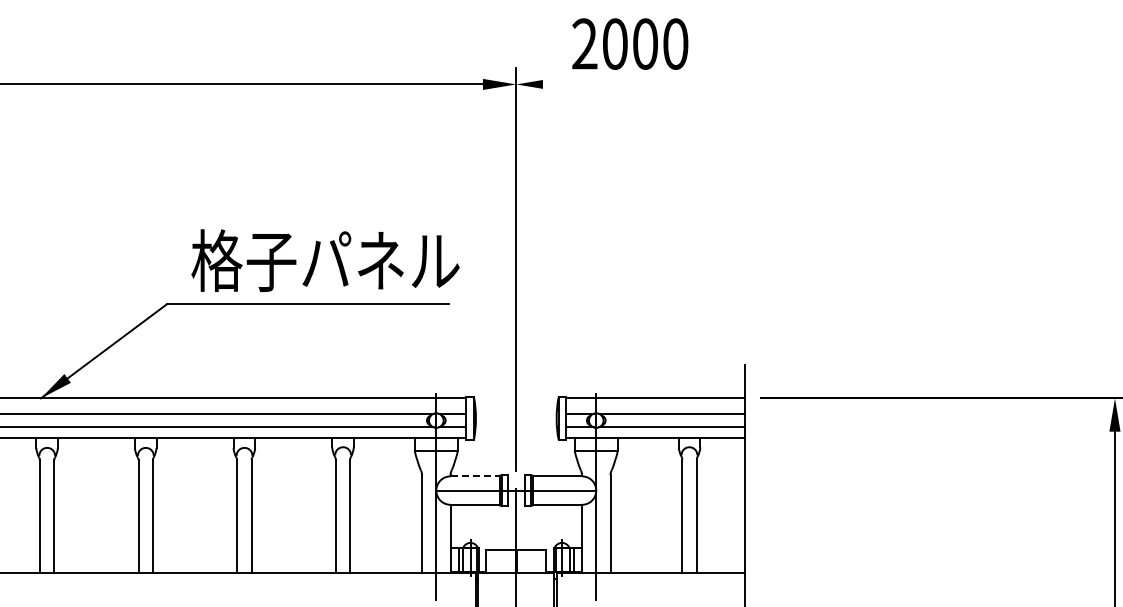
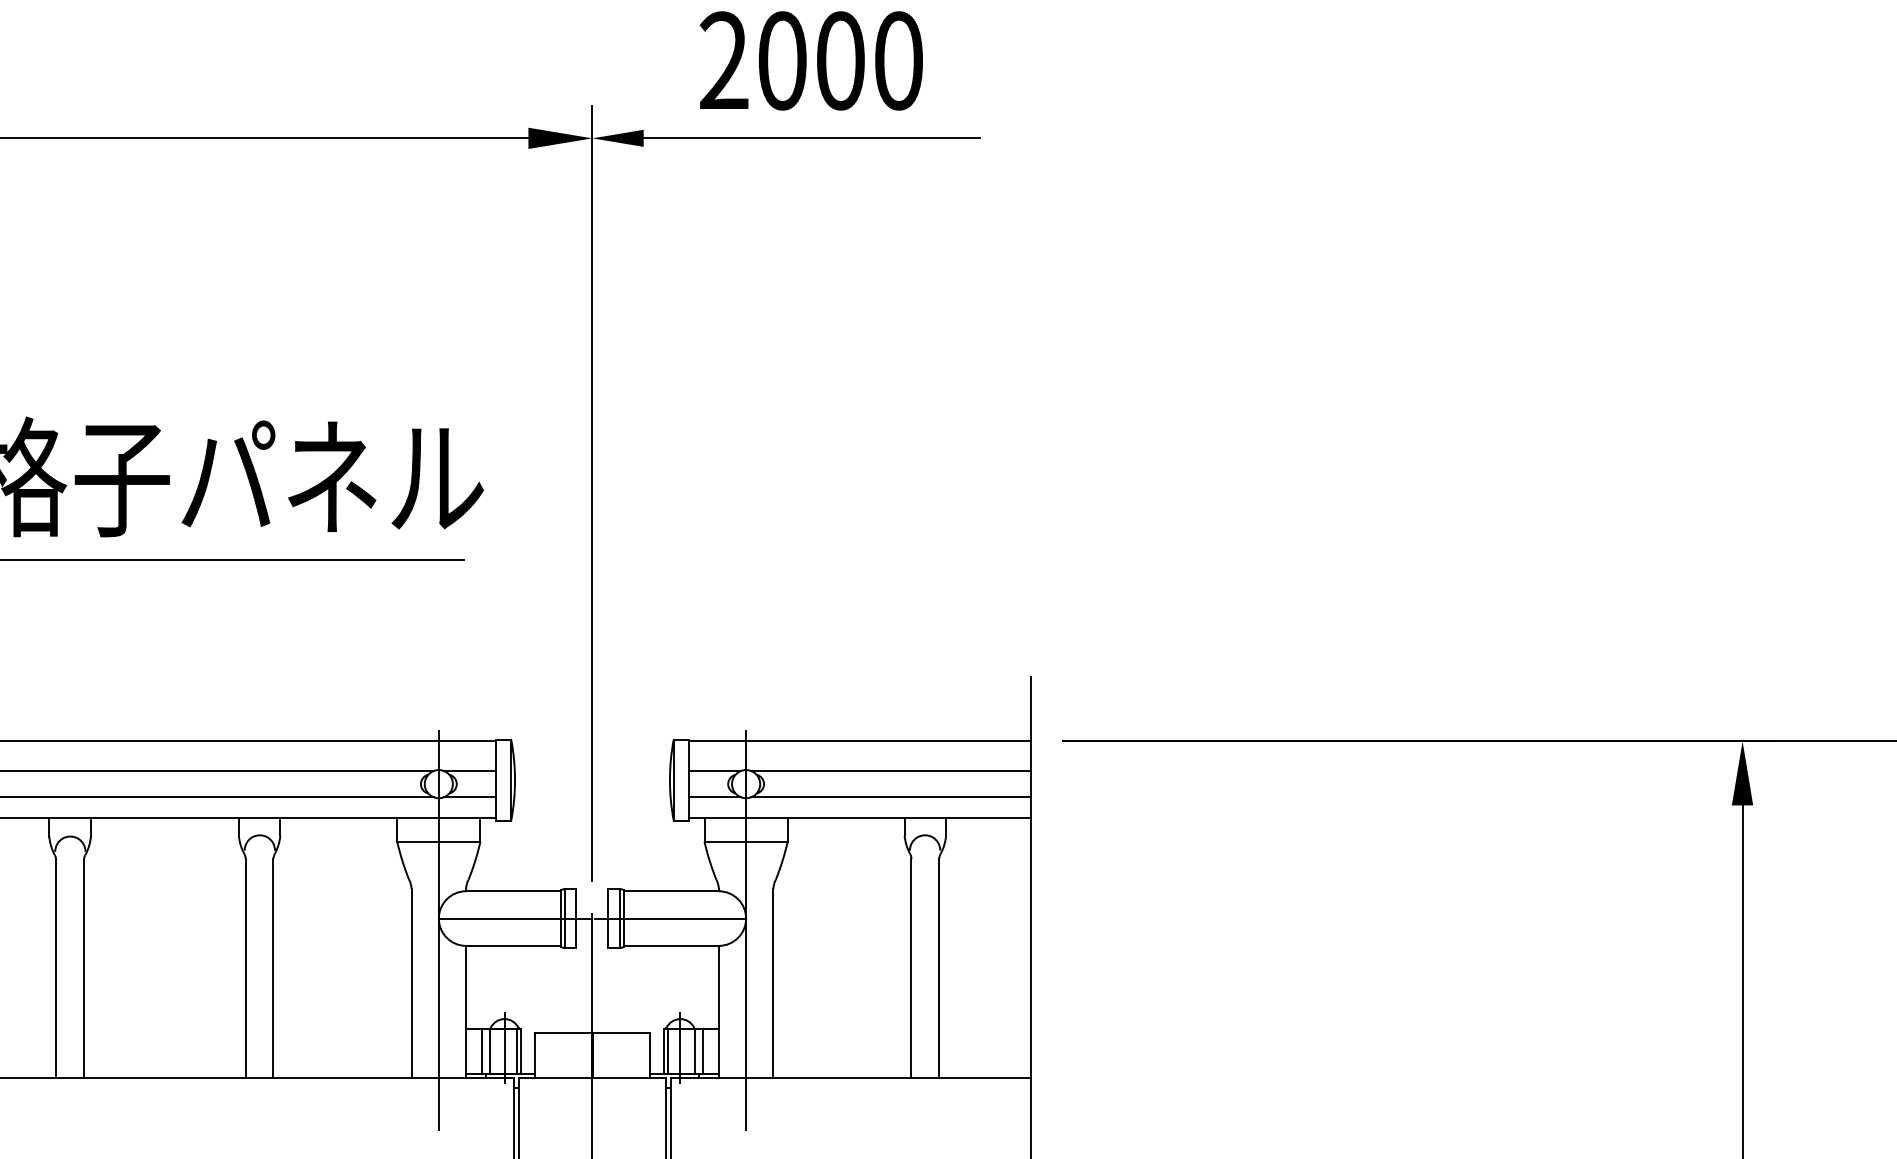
line: (629, 84) -> (809, 138), added
line: (475, 476) -> (514, 891), dashed -> solid

